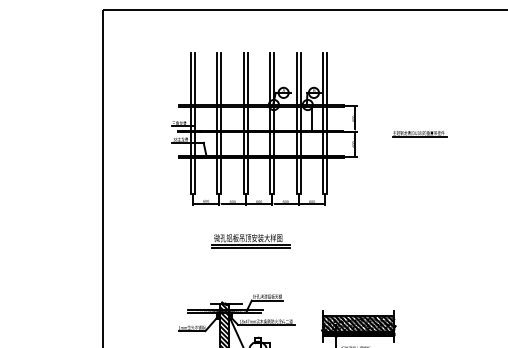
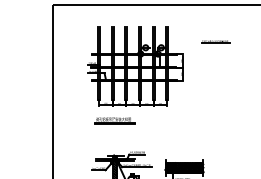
line: (419, 133) -> (215, 41), moved
part: (250, 240) -> (114, 120), moved

